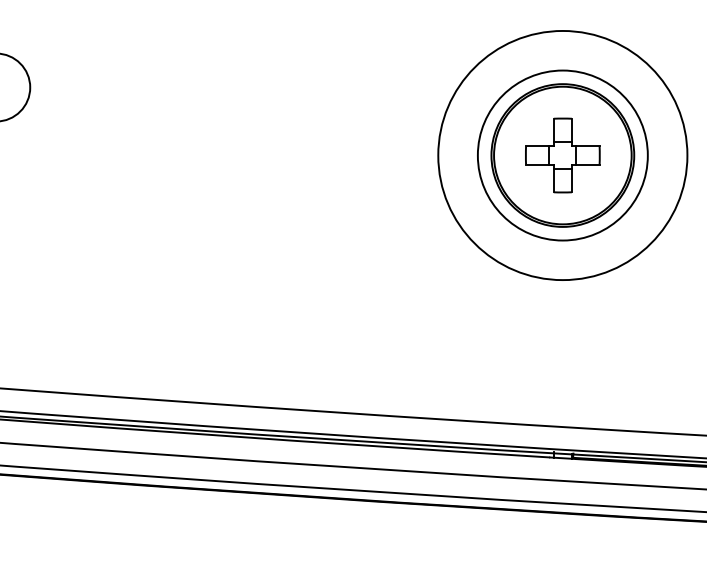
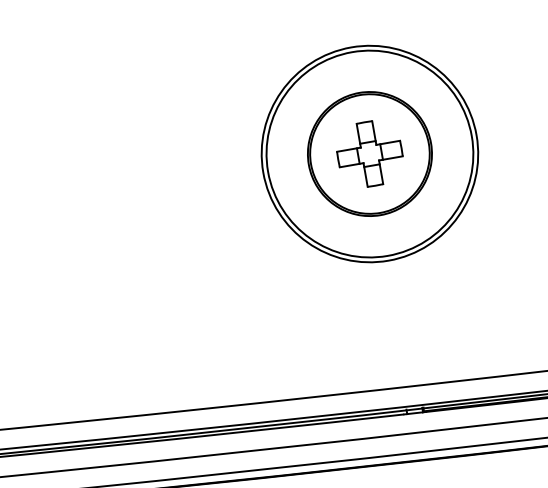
circle: (562, 155) -> (369, 154), size x1.4

